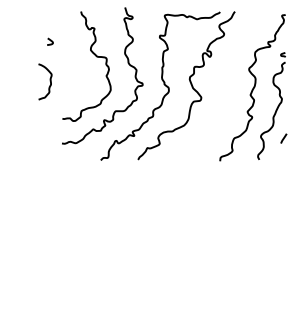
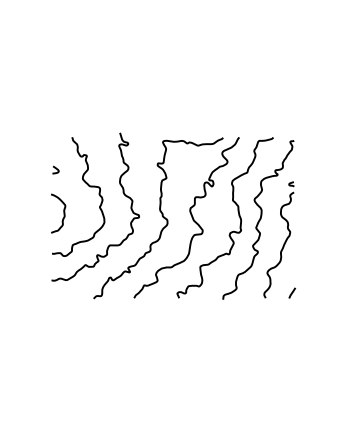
curve: (49, 41) -> (55, 169), moved
curve: (49, 81) -> (63, 213), moved
curve: (234, 84) -> (238, 216), added
line: (283, 138) -> (291, 292), moved

